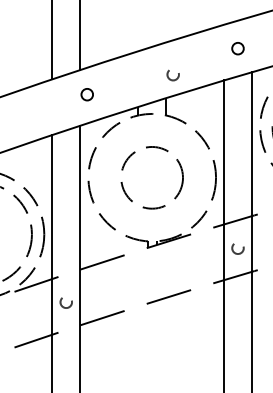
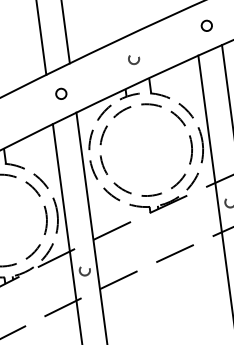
circle: (172, 75) -> (133, 59), moved
circle: (86, 94) -> (60, 93), moved
circle: (151, 177) -> (145, 150), size x1.67

